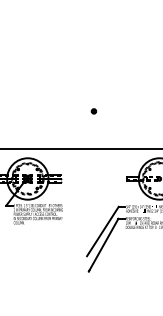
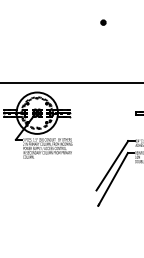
part: (93, 111) -> (102, 22), moved

